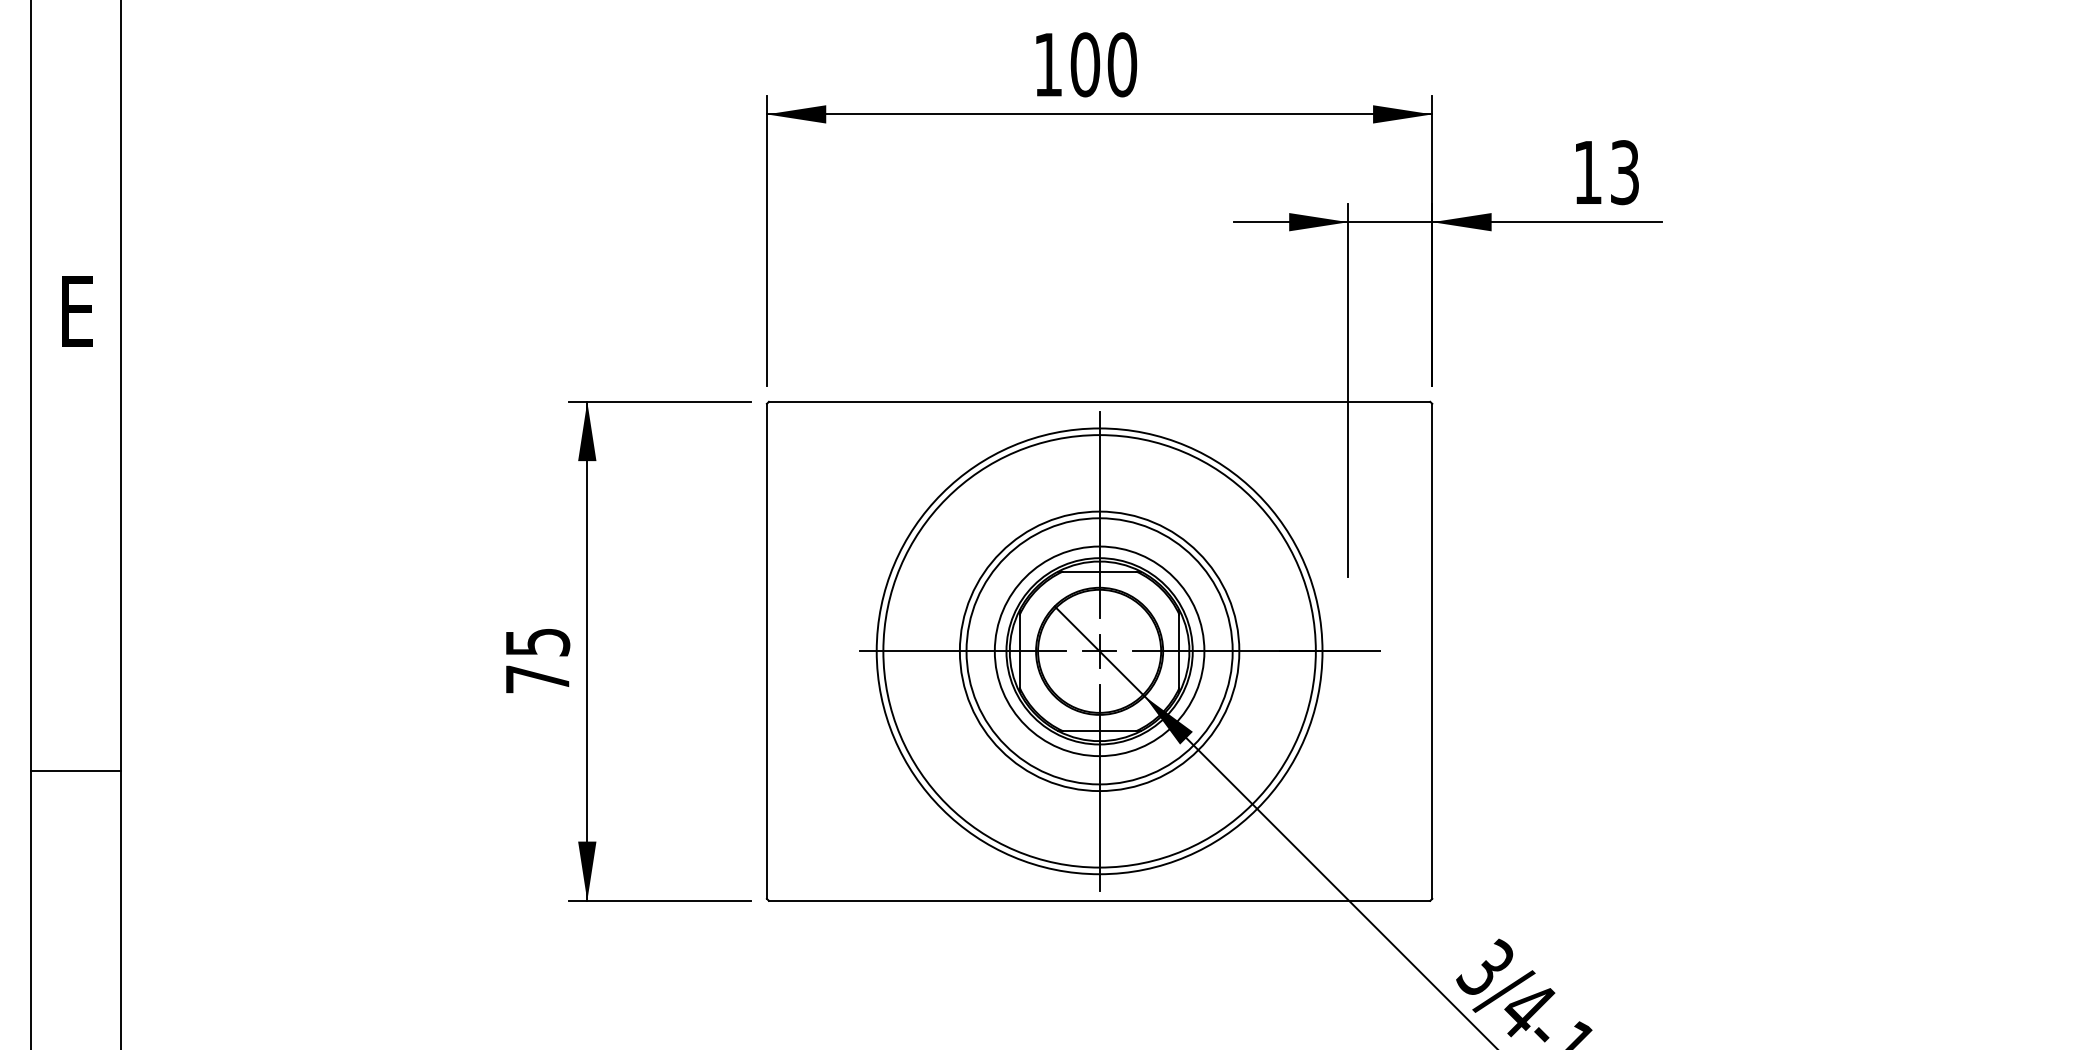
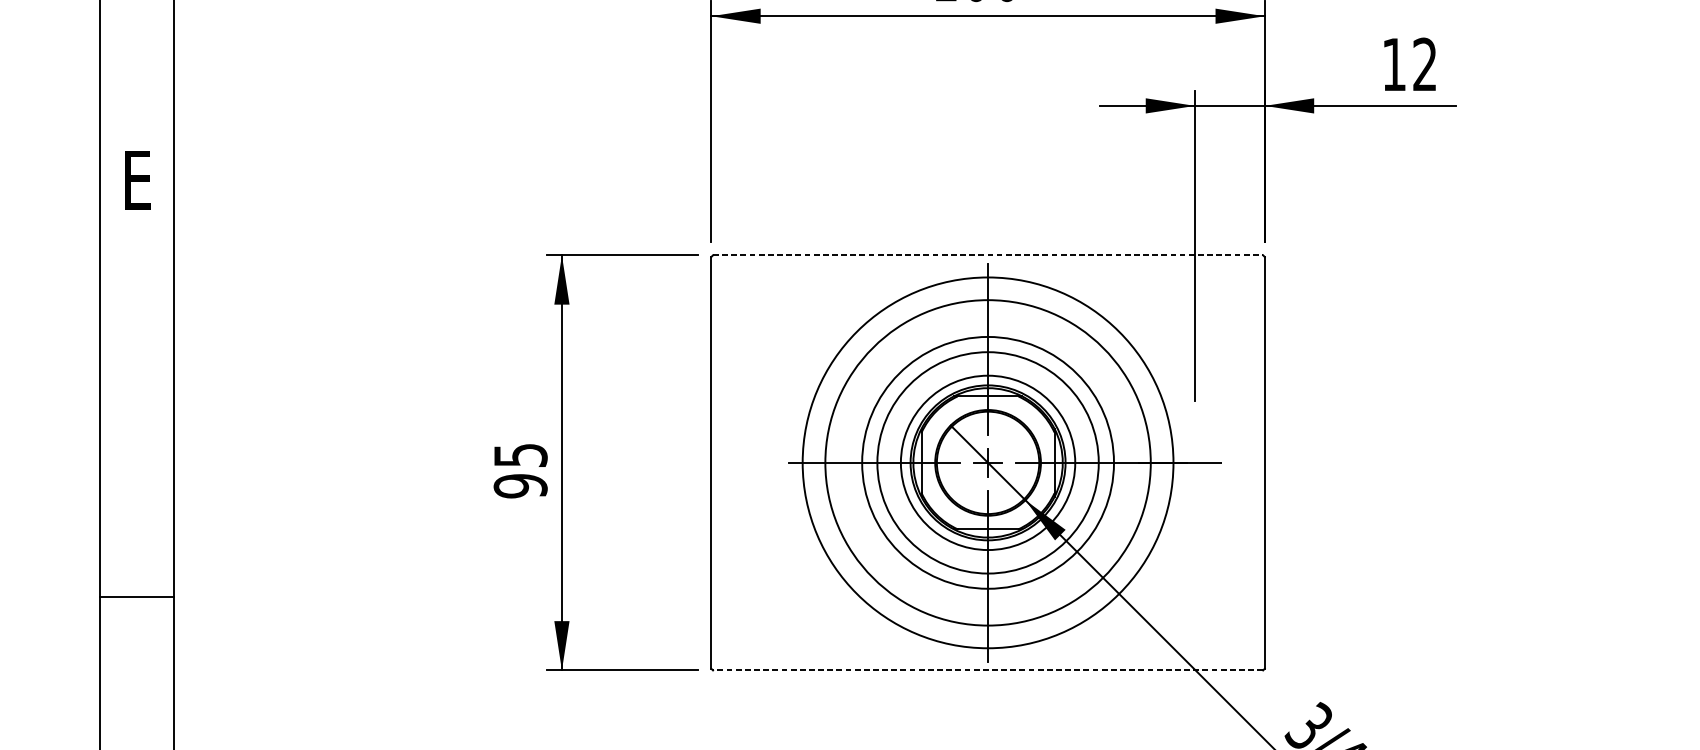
text: (1624, 172) -> (1424, 64), 13 -> 12
line: (1099, 401) -> (987, 255), solid -> dashed
circle: (1099, 651) -> (987, 463), size x0.7
circle: (1099, 651) -> (987, 463), size x1.4
text: (537, 679) -> (520, 486), 75 -> 95
line: (76, 771) -> (137, 596), moved
line: (1099, 900) -> (987, 670), solid -> dashed

